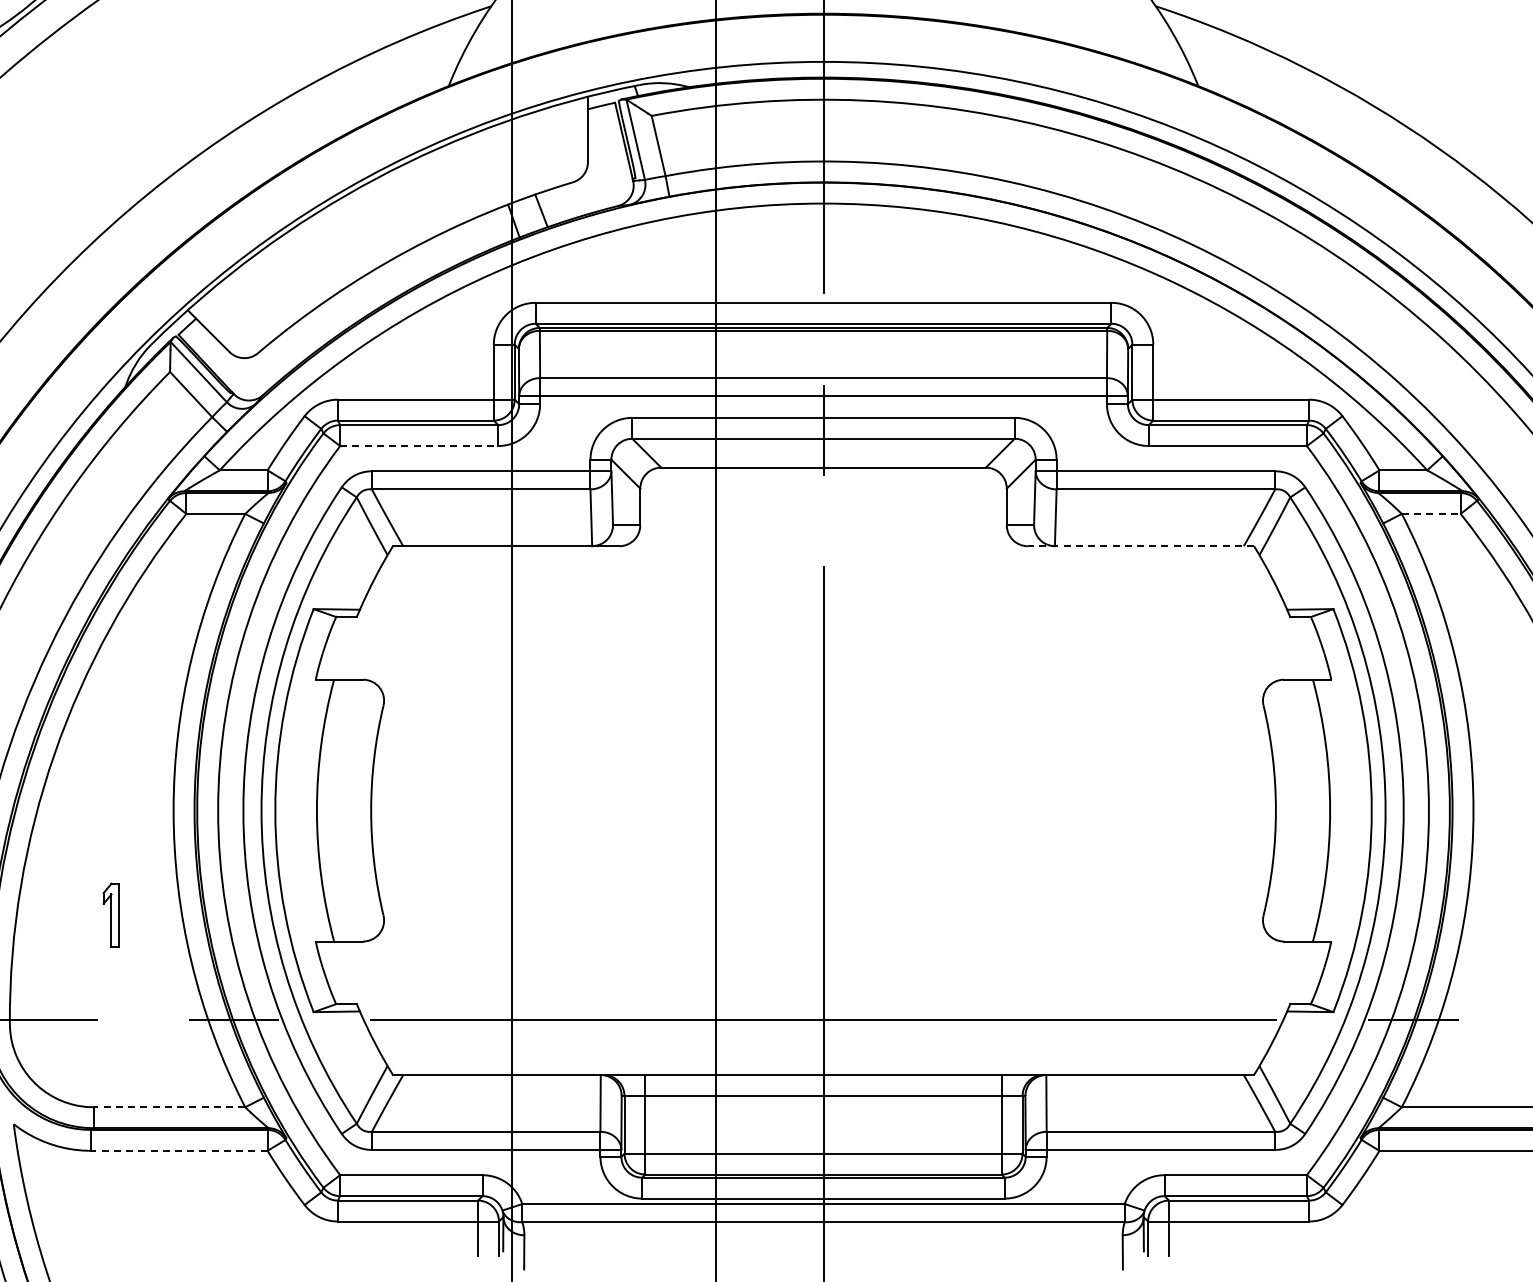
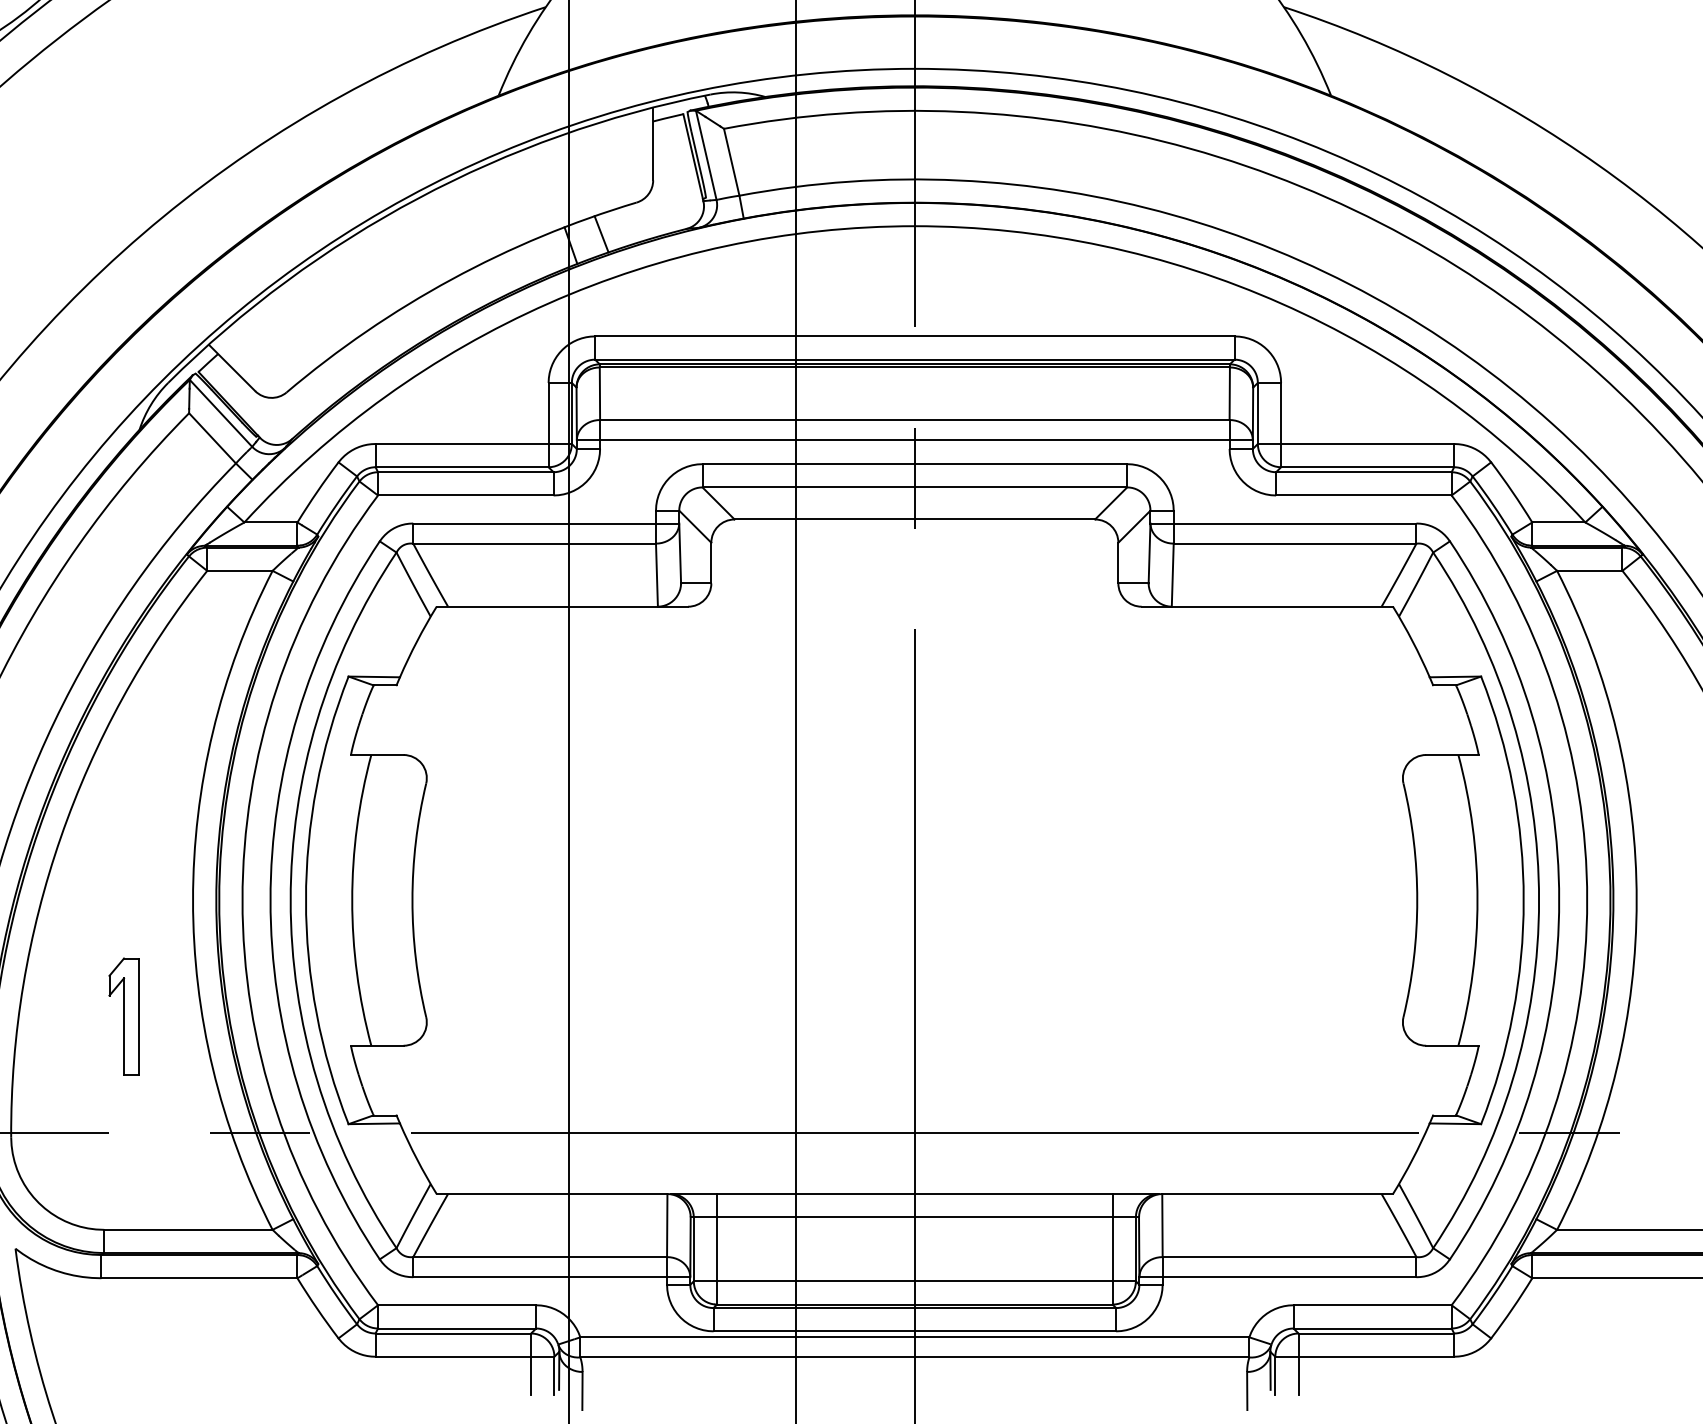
line: (419, 446) -> (466, 495), dashed -> solid
line: (1431, 513) -> (1590, 570), dashed -> solid
line: (1140, 546) -> (1266, 607), dashed -> solid
part: (111, 914) -> (124, 1015), size x1.67
line: (169, 1107) -> (188, 1230), dashed -> solid
line: (178, 1150) -> (198, 1277), dashed -> solid

